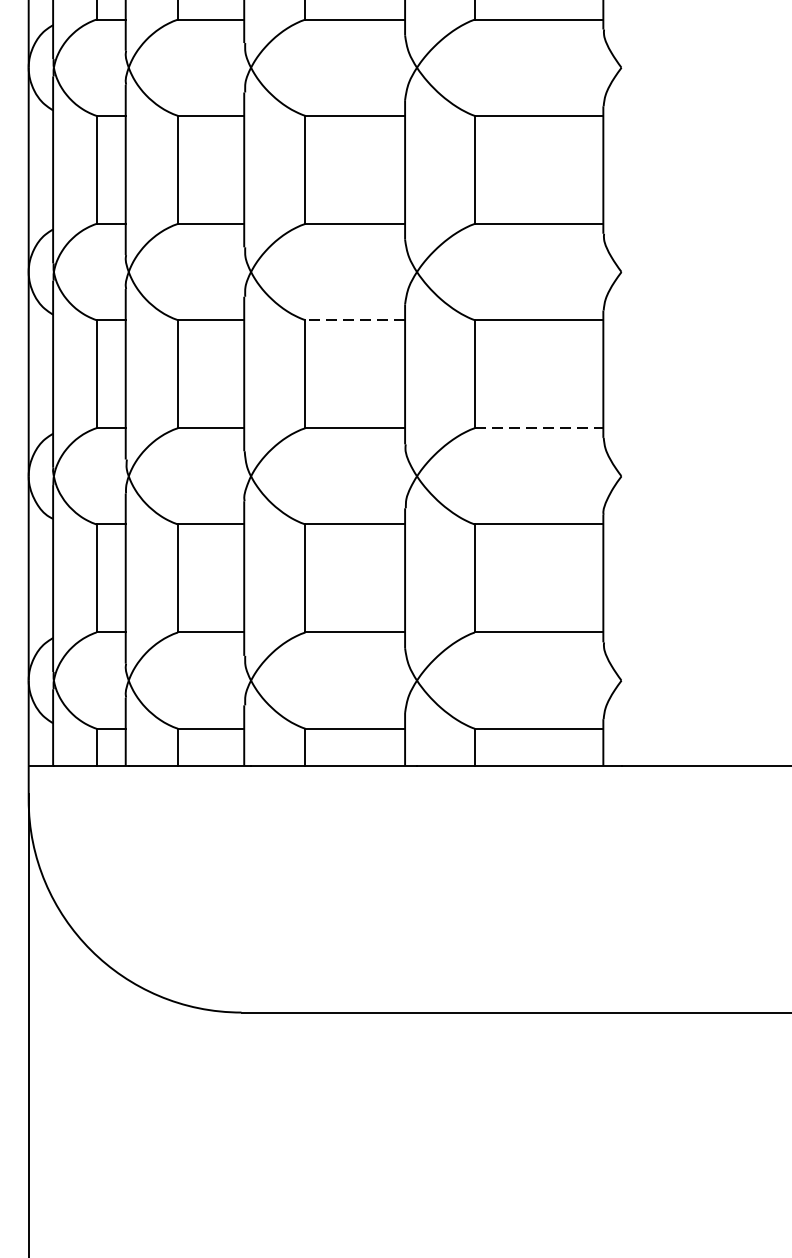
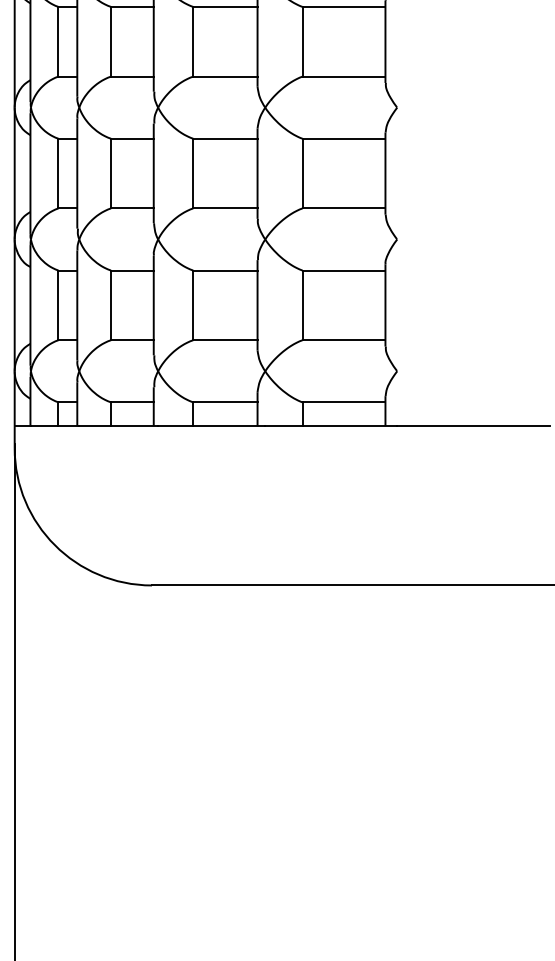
line: (353, 319) -> (224, 138), dashed -> solid
line: (539, 428) -> (344, 208), dashed -> solid

